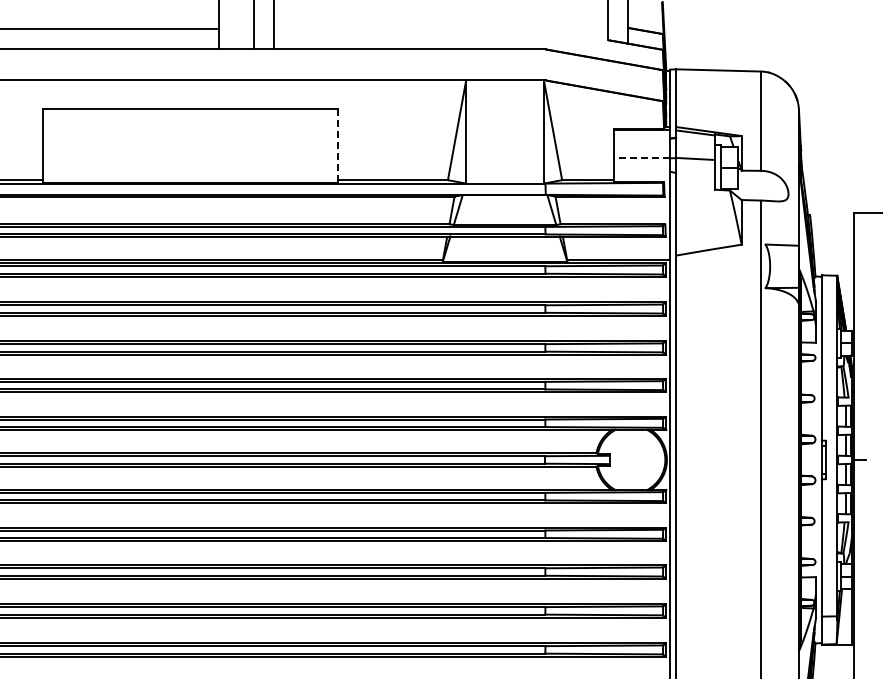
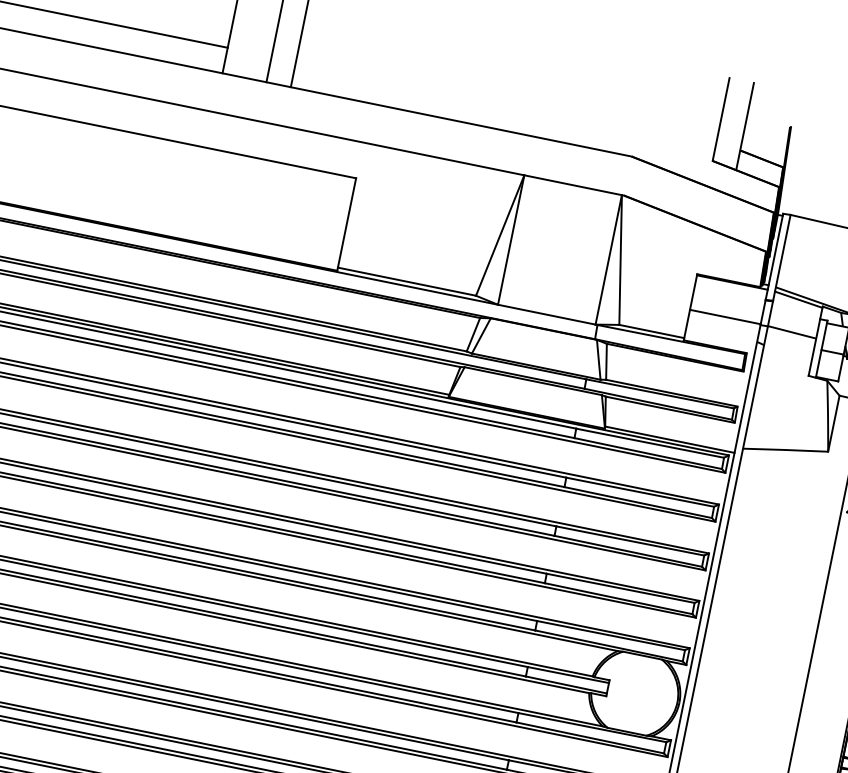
line: (337, 145) -> (346, 224), dashed -> solid
line: (641, 157) -> (724, 316), dashed -> solid

